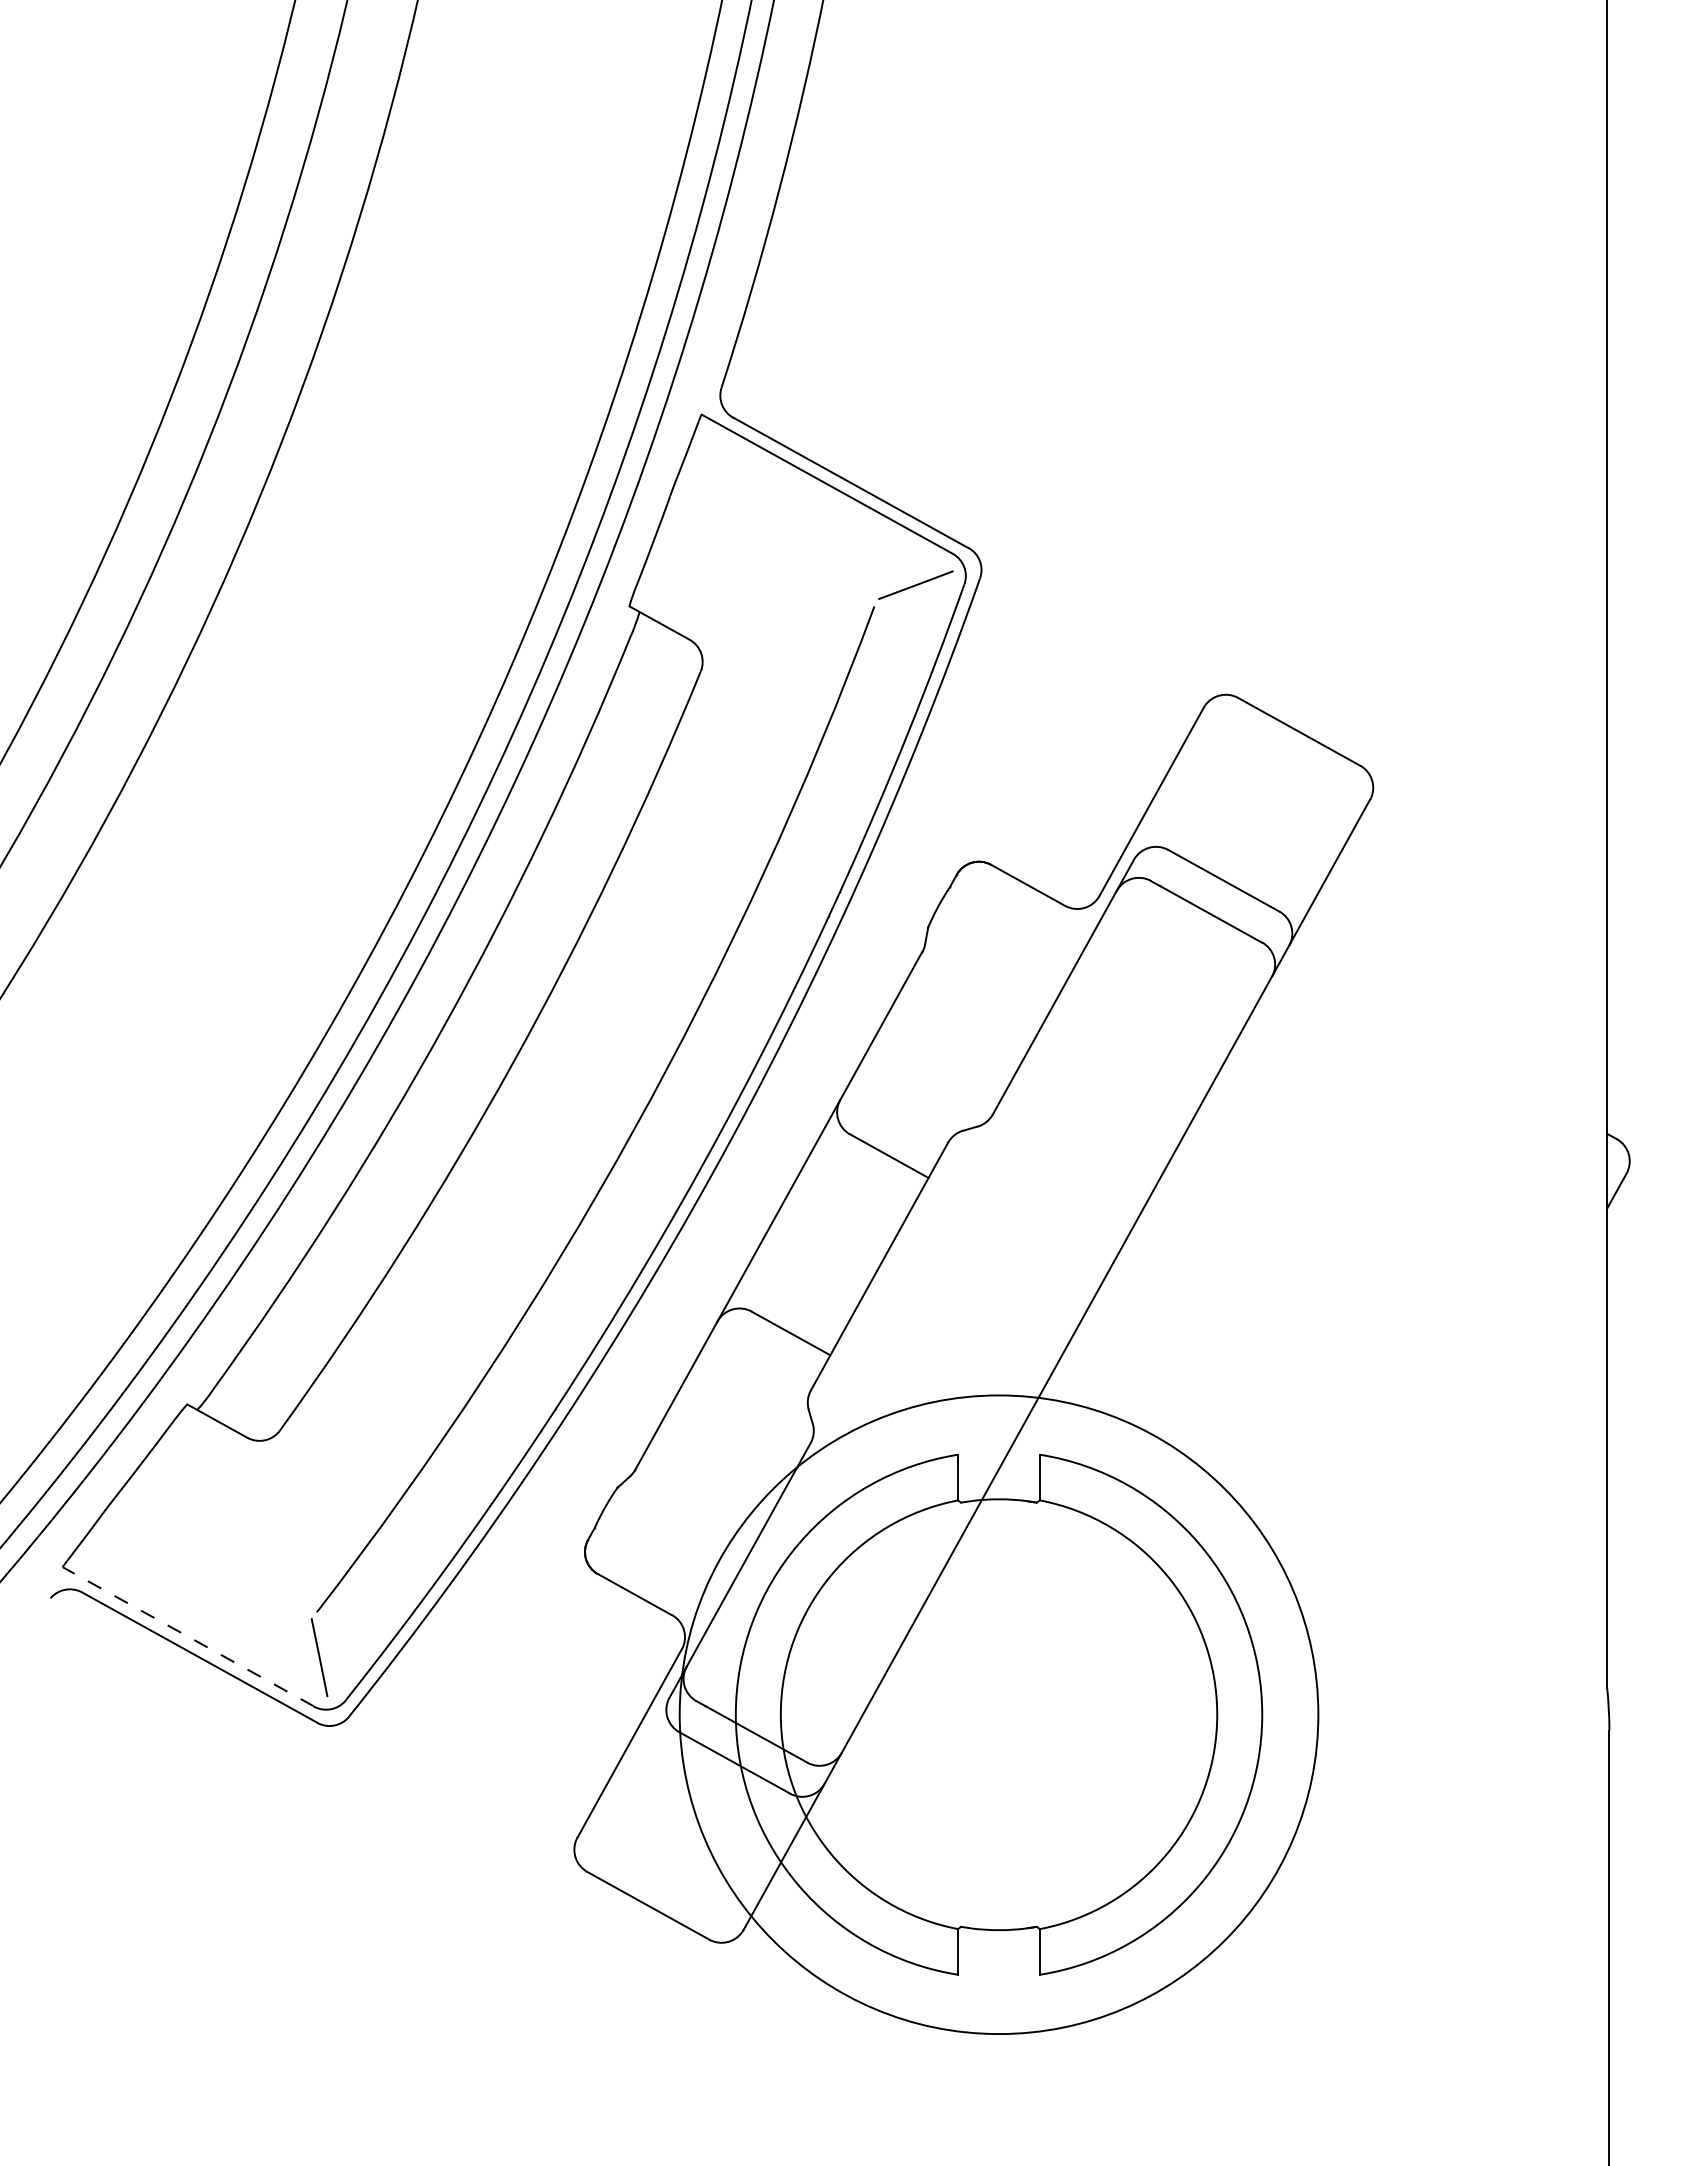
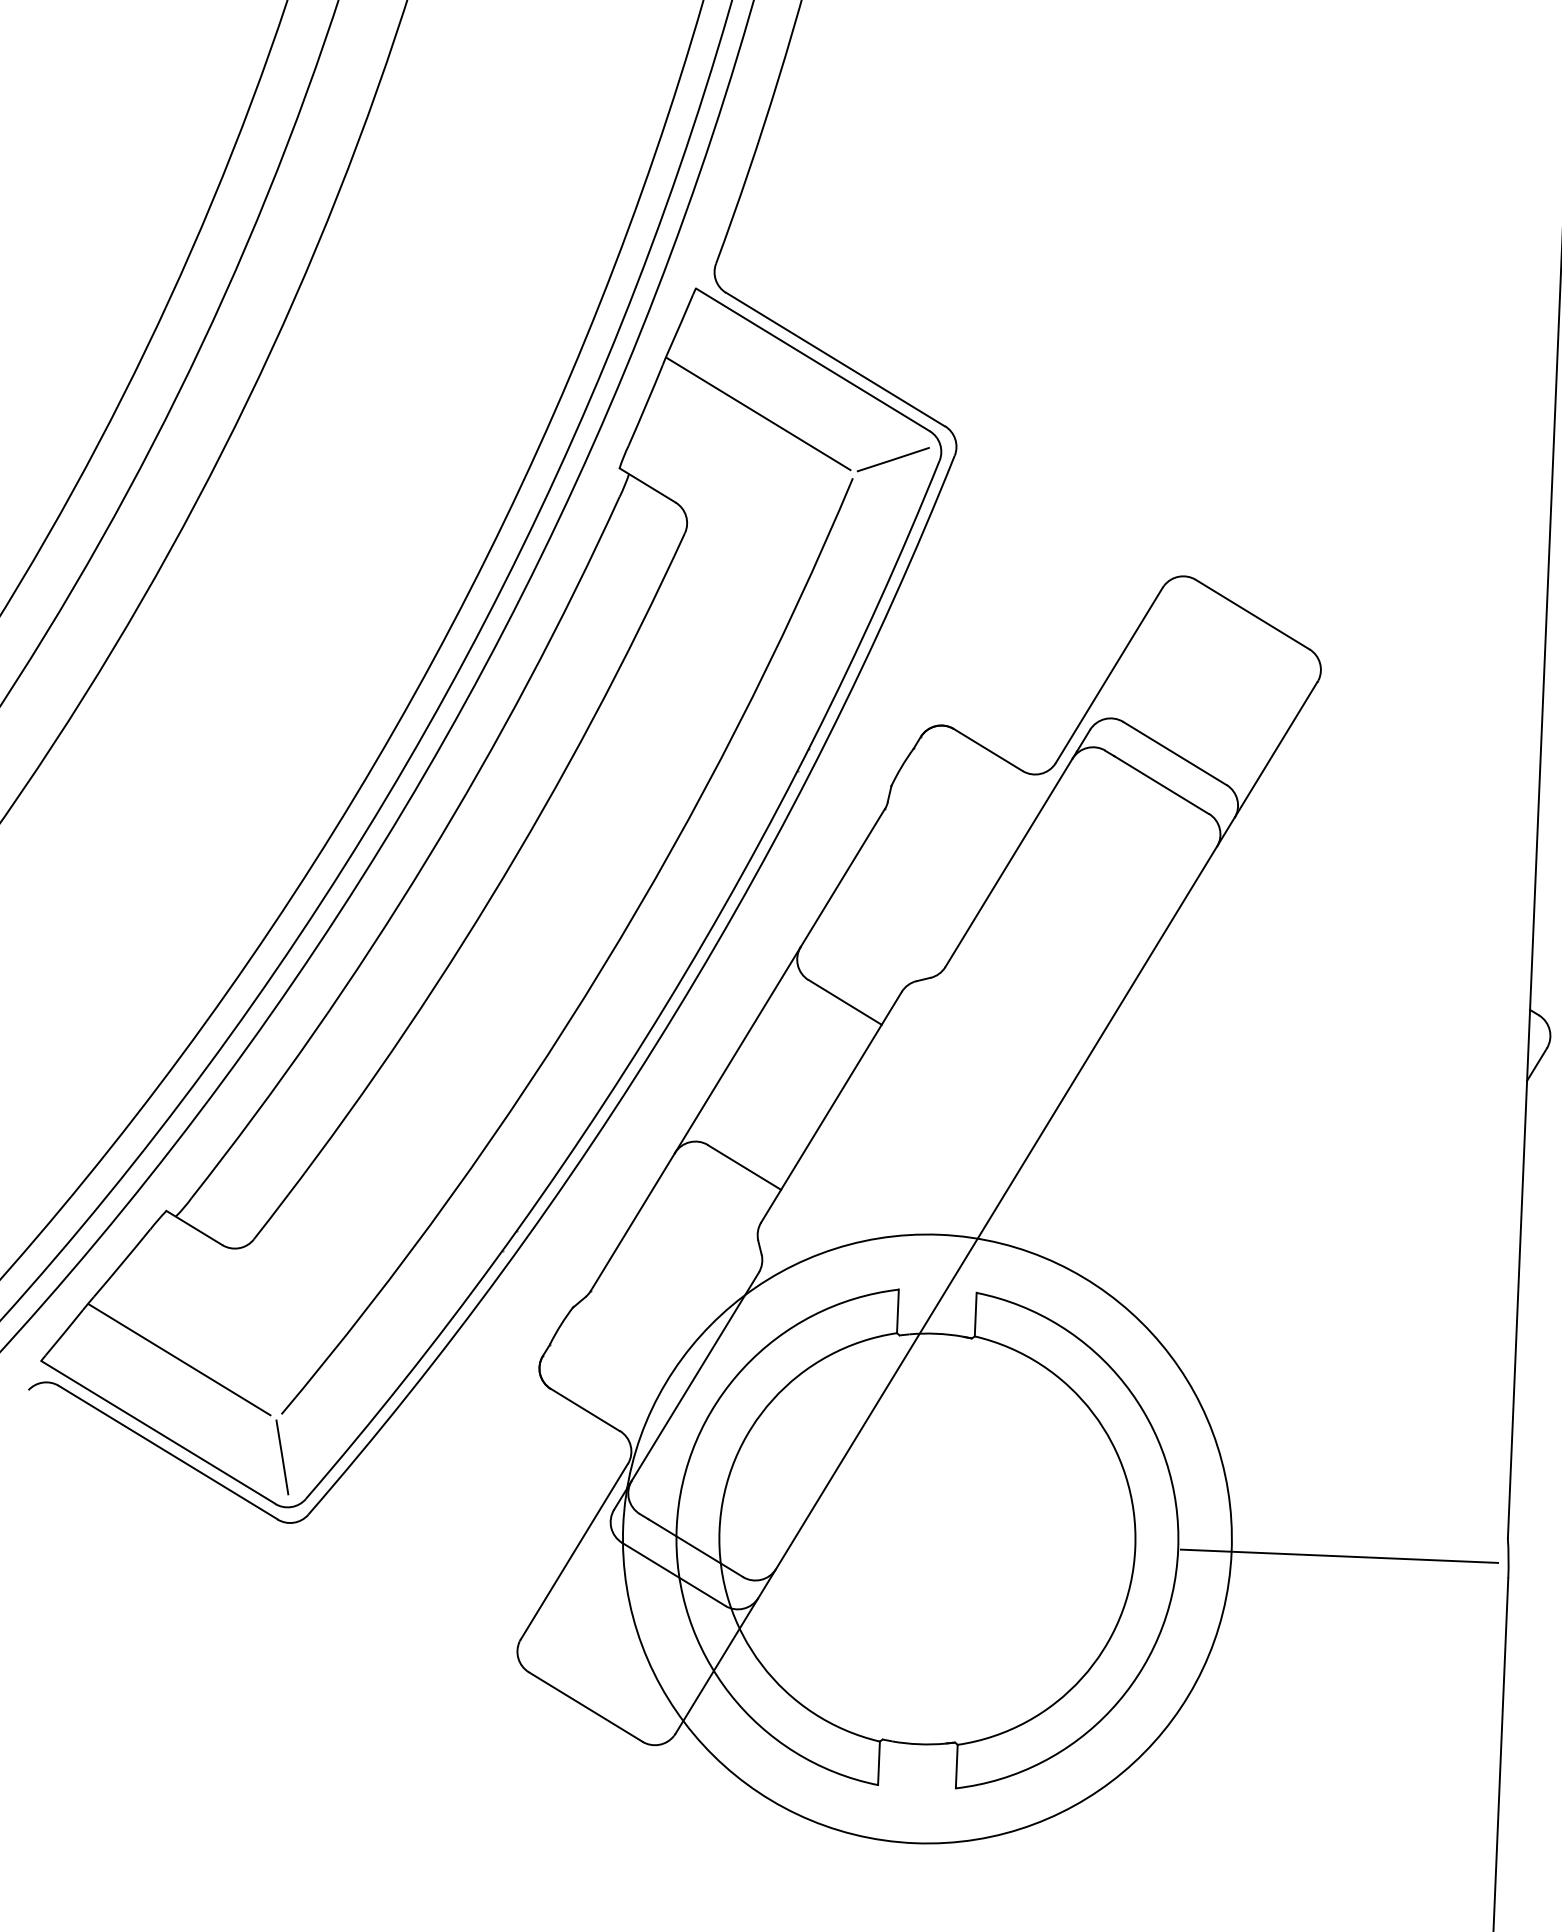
line: (772, 543) -> (758, 414), added
line: (207, 1559) -> (179, 1359), added
line: (188, 1636) -> (158, 1432), dashed -> solid
line: (1431, 1714) -> (1339, 1556), added

